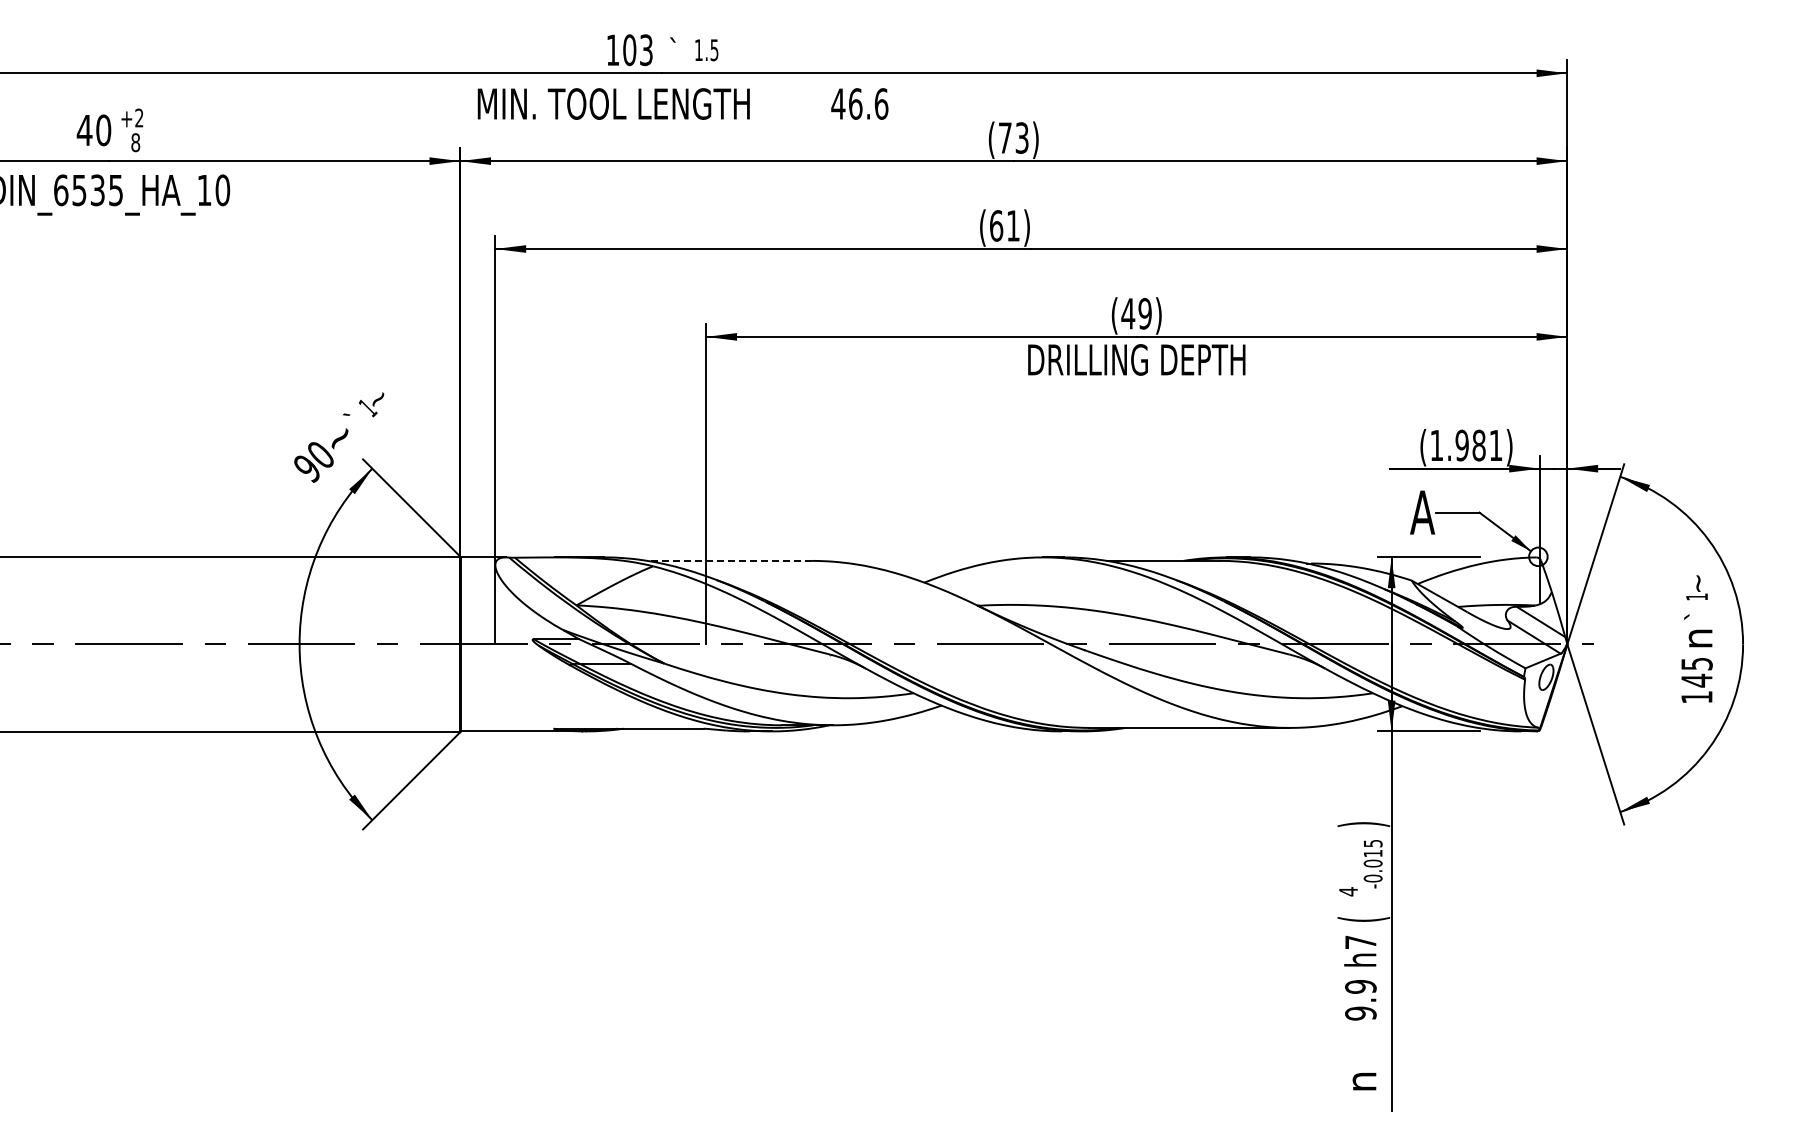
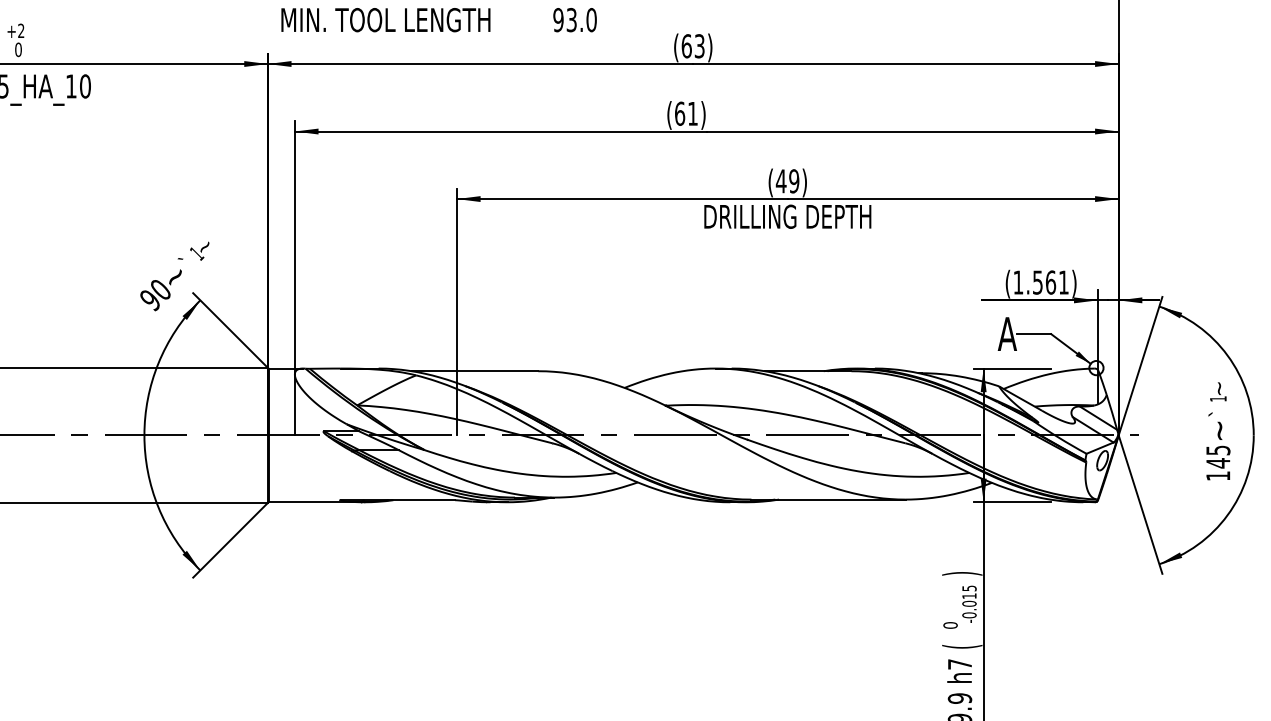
text: (859, 103) -> (574, 19), 46.6 -> 93.0
text: (1005, 137) -> (686, 45), (73) -> (63)
text: (135, 142) -> (18, 49), 8 -> 0
text: (1470, 445) -> (1044, 282), (1.981) -> (1.561)
line: (729, 560) -> (474, 370), dashed -> solid
text: (1700, 638) -> (1221, 430), n -> ~
text: (1348, 891) -> (950, 625), 4 -> 0

